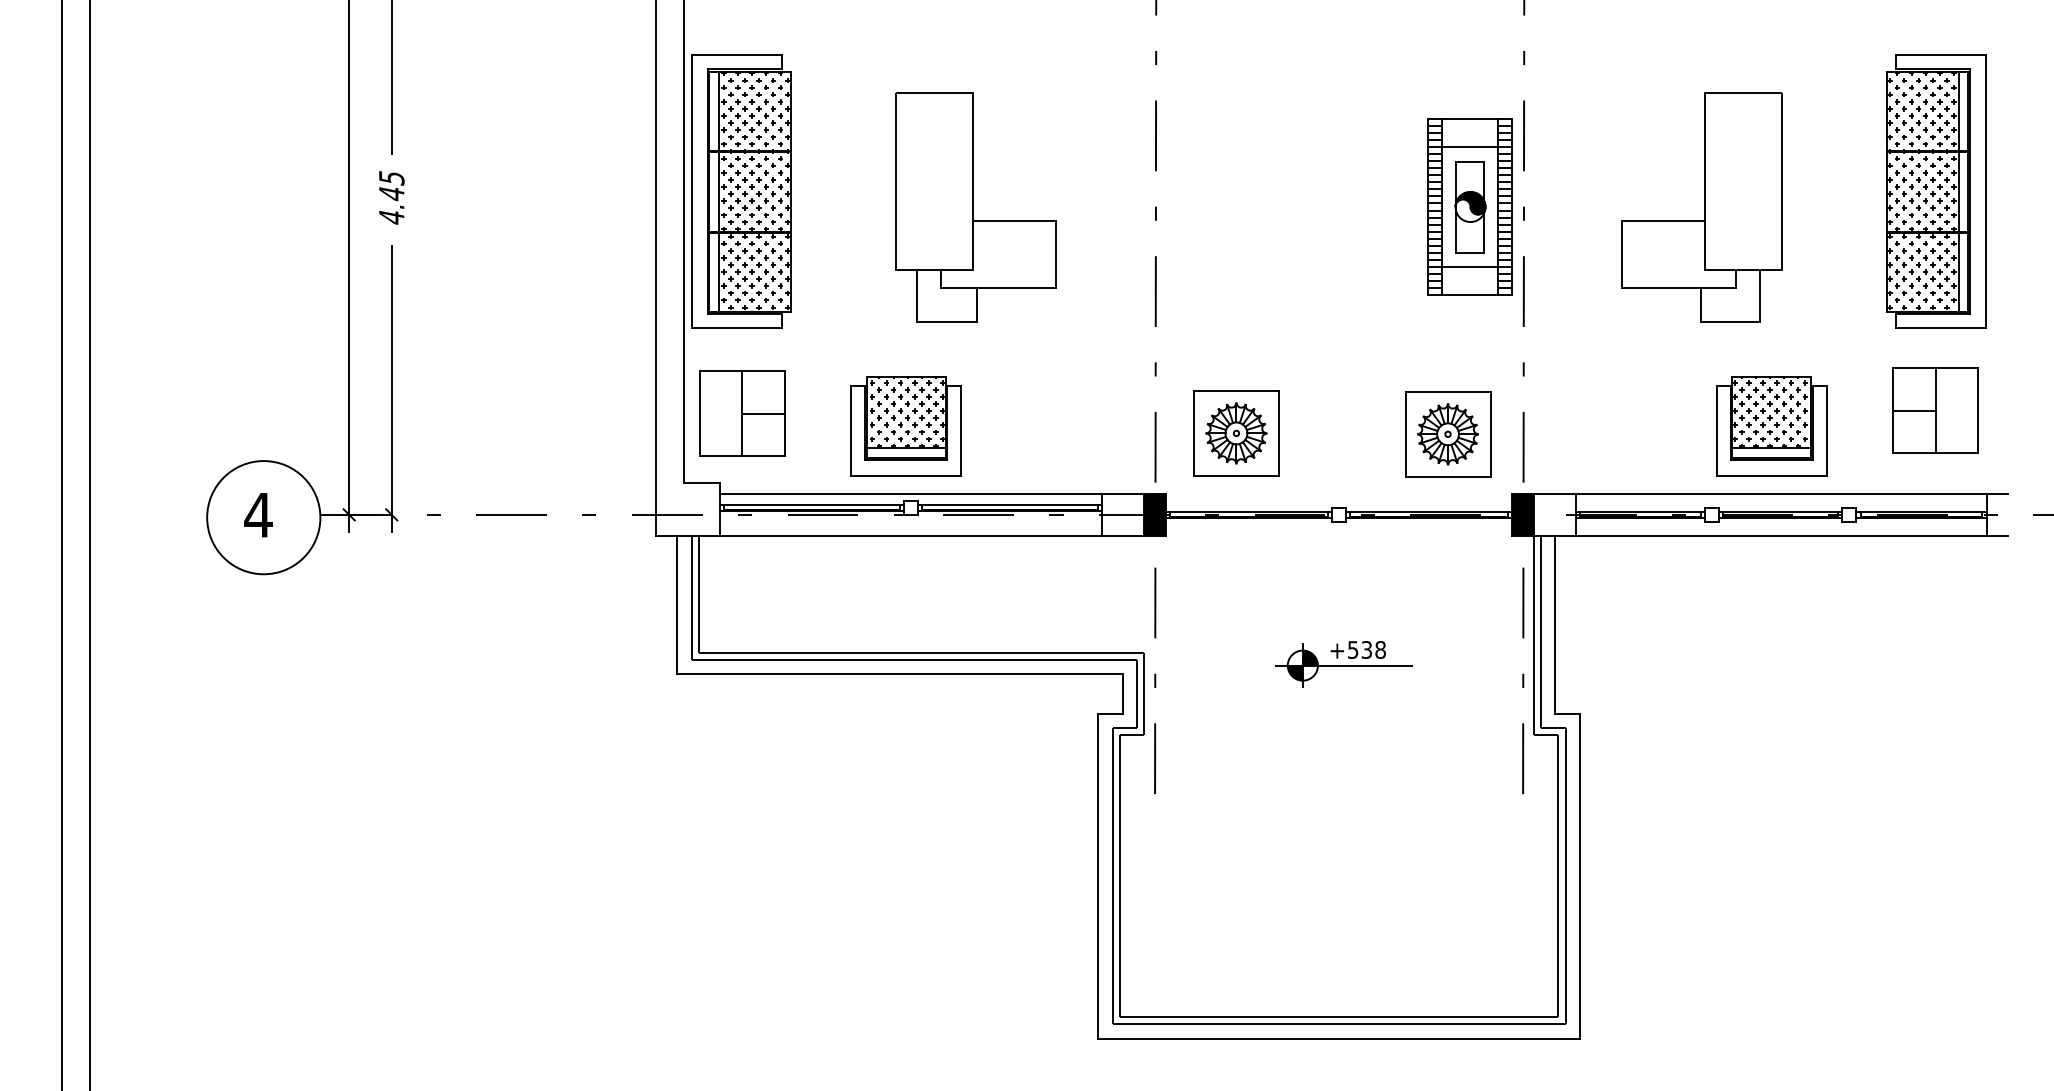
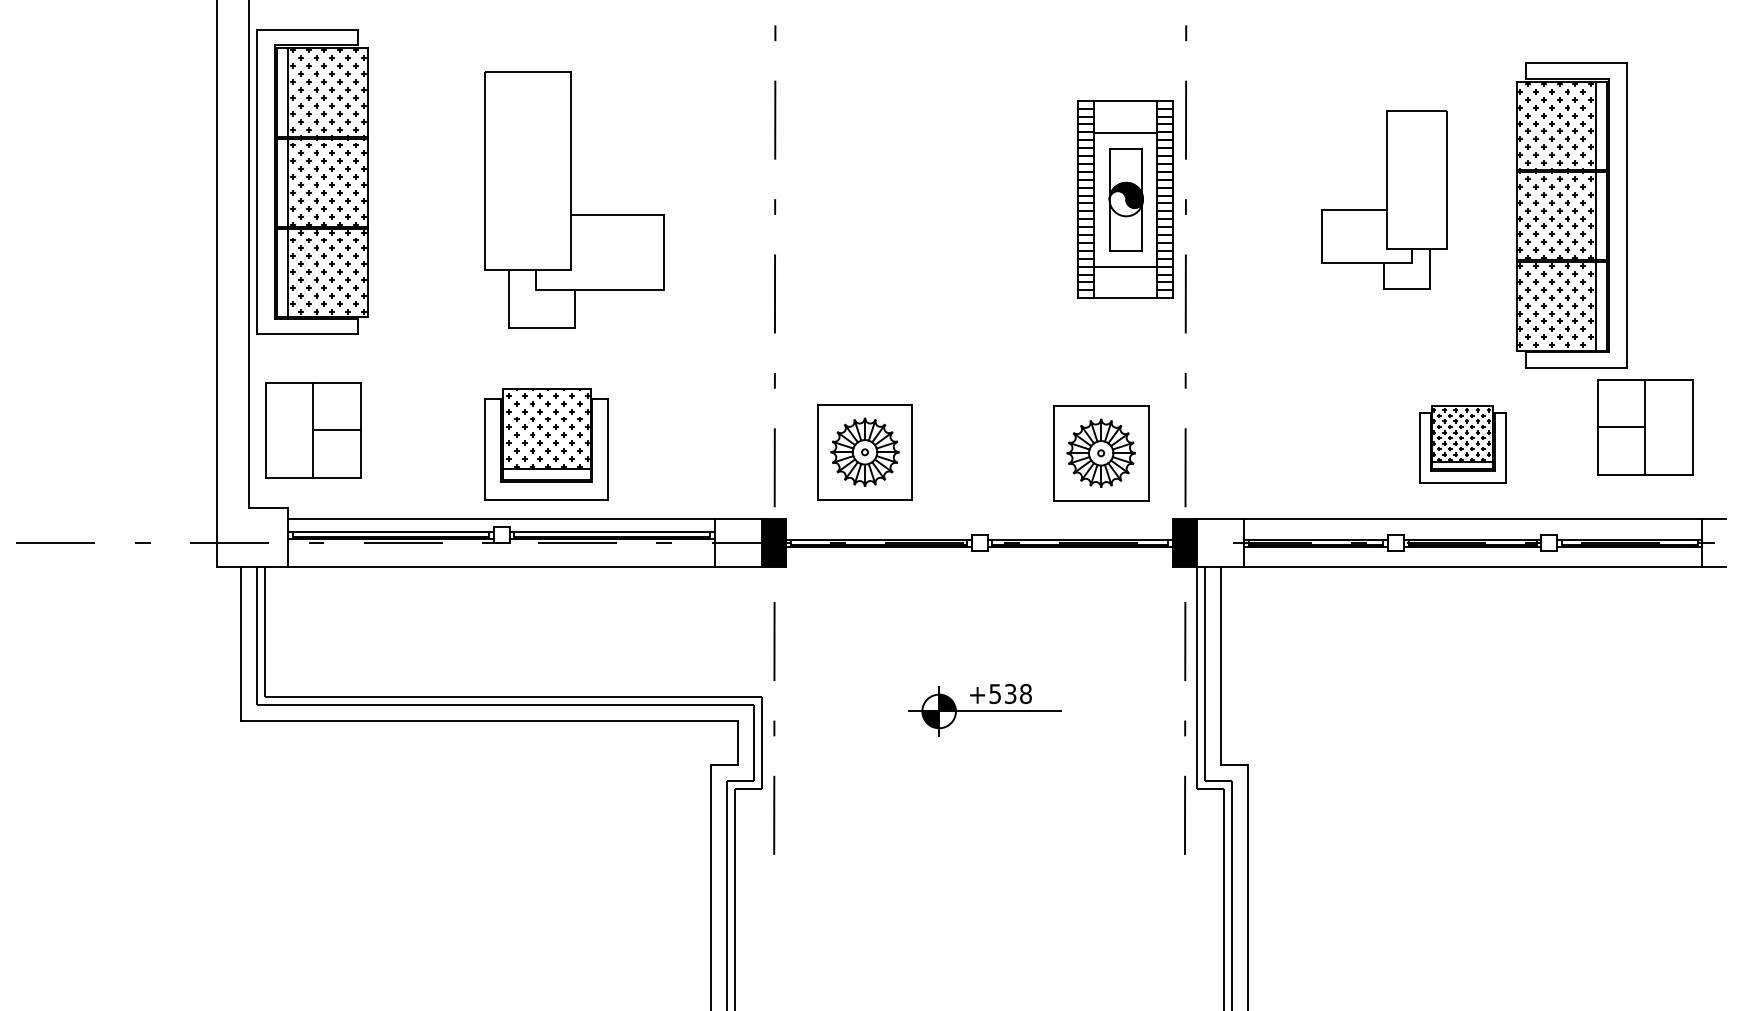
part: (1936, 191) -> (1571, 215), moved
part: (1701, 207) -> (1384, 200), size x0.7
part: (905, 426) -> (545, 444), moved
part: (1771, 426) -> (1462, 444), size x0.7

